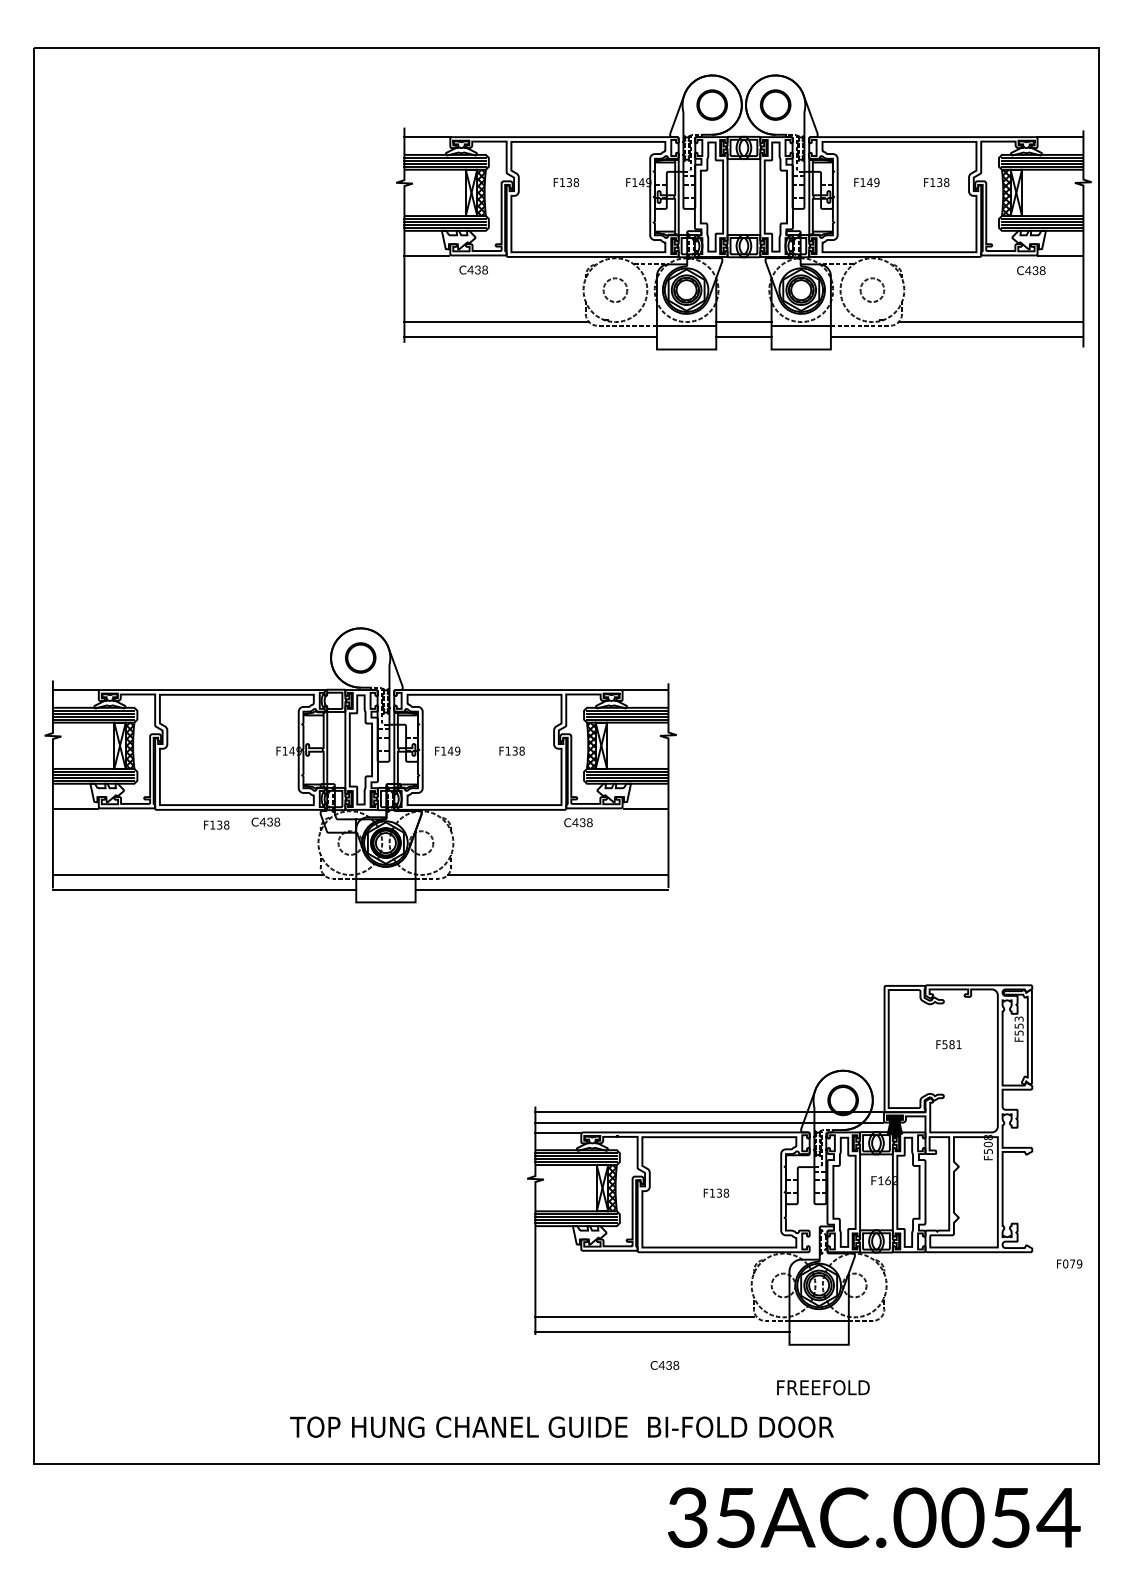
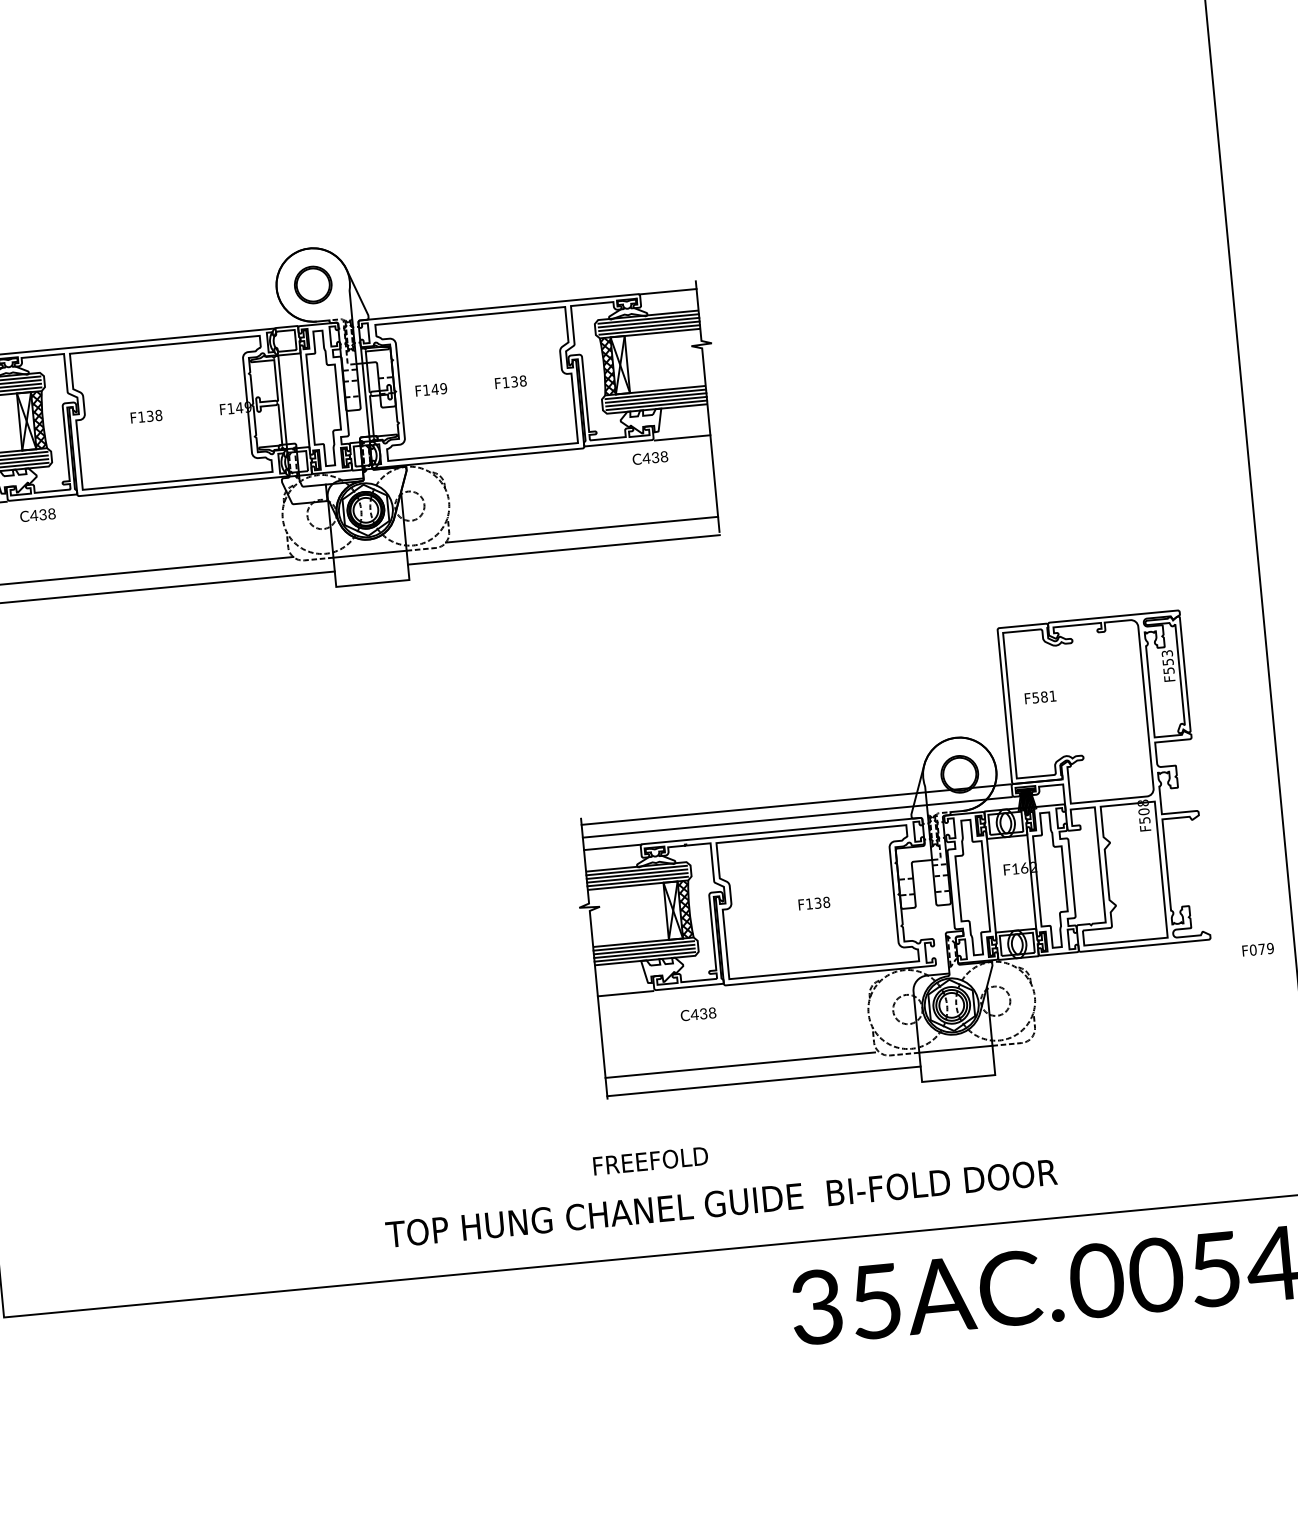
text: (265, 821) -> (37, 514), moved
text: (578, 822) -> (650, 457), moved
text: (216, 824) -> (146, 415), moved
text: (948, 1044) -> (1040, 697), moved
line: (557, 1251) -> (625, 993), added
text: (664, 1365) -> (697, 1014), moved
text: (823, 1387) -> (650, 1160), moved
text: (561, 1426) -> (720, 1202), moved

